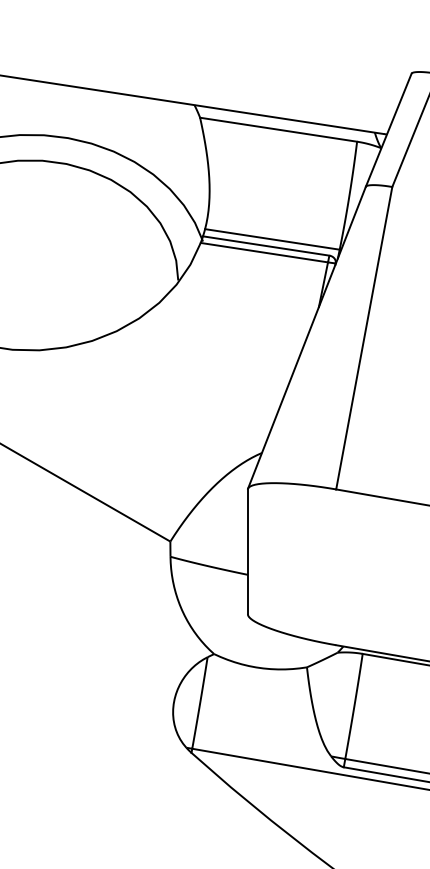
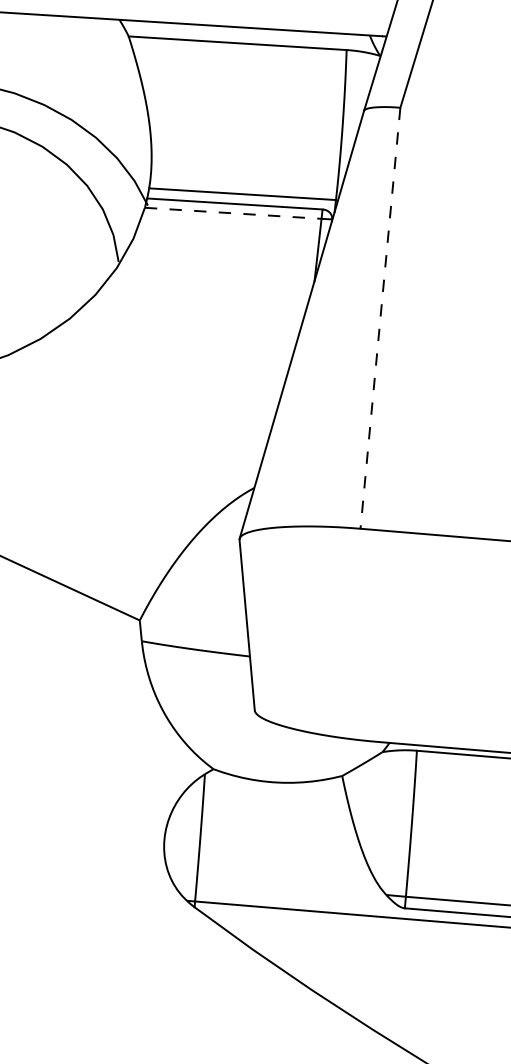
line: (264, 252) -> (233, 213), solid -> dashed
line: (364, 338) -> (380, 318), solid -> dashed

